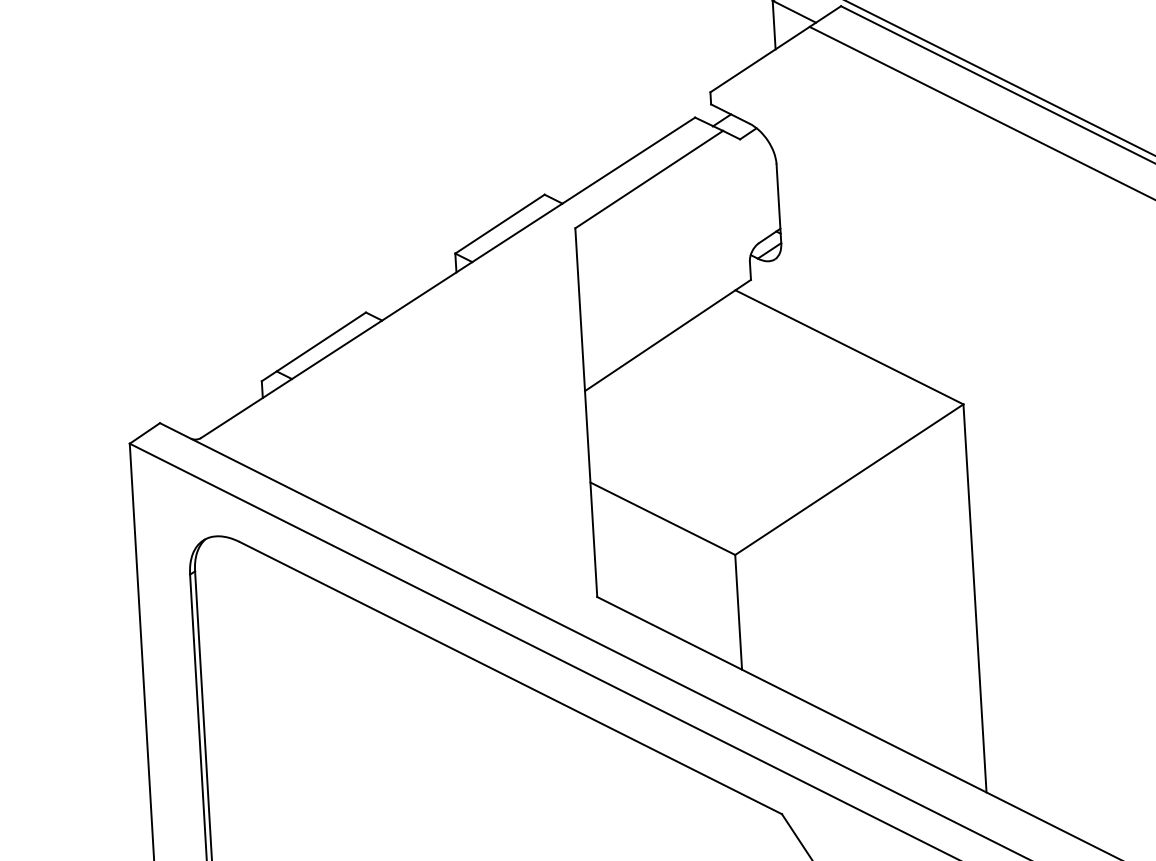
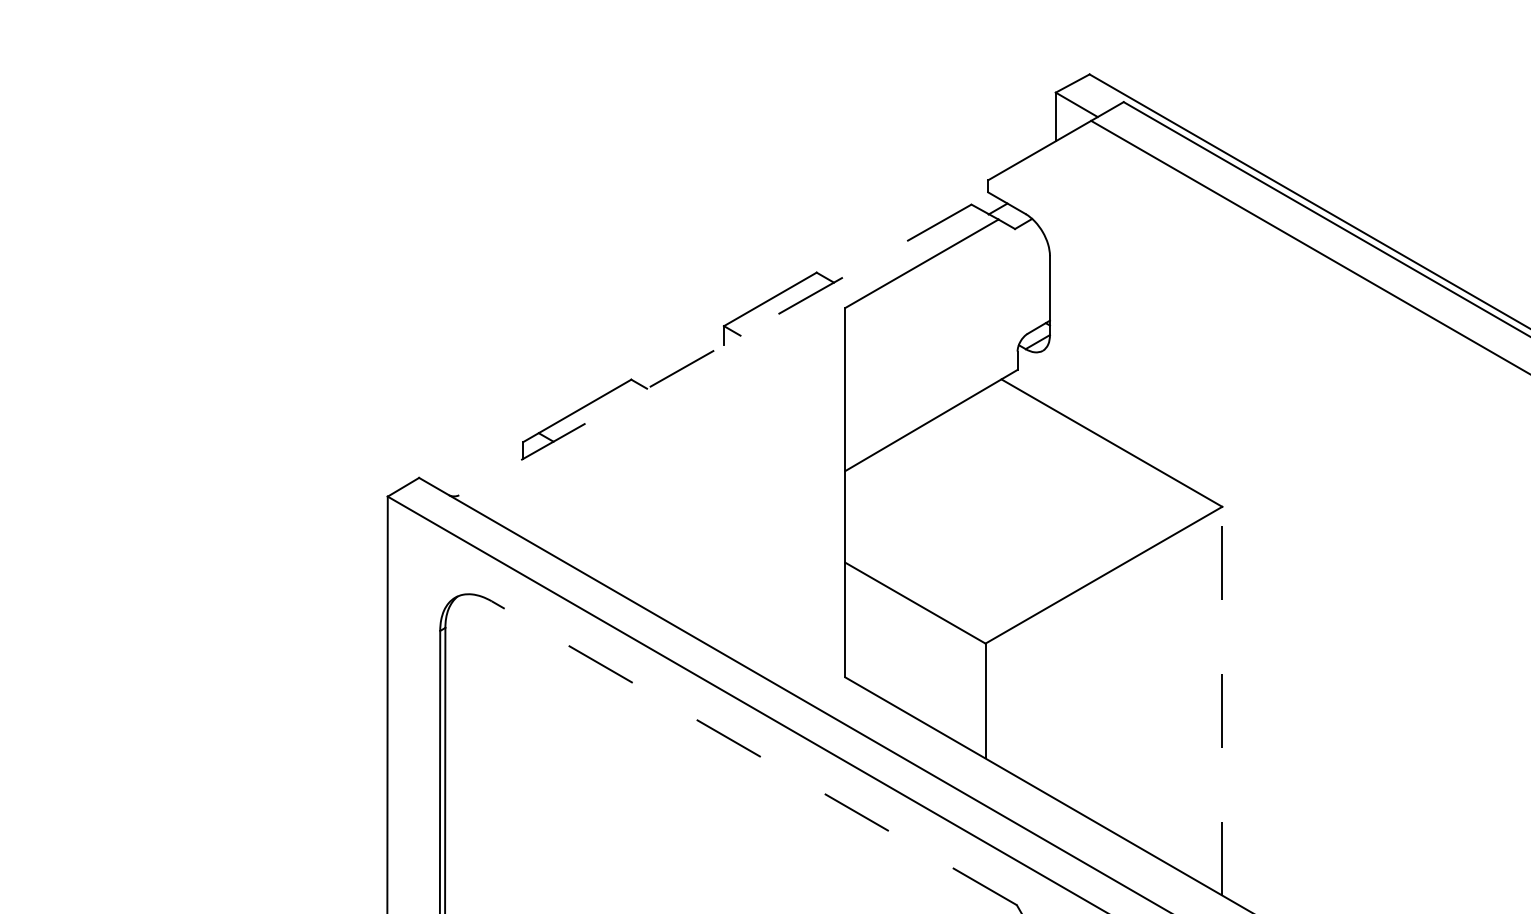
line: (447, 278) -> (714, 350), solid -> dashed
line: (975, 597) -> (1222, 700), solid -> dashed
line: (510, 677) -> (753, 752), solid -> dashed

